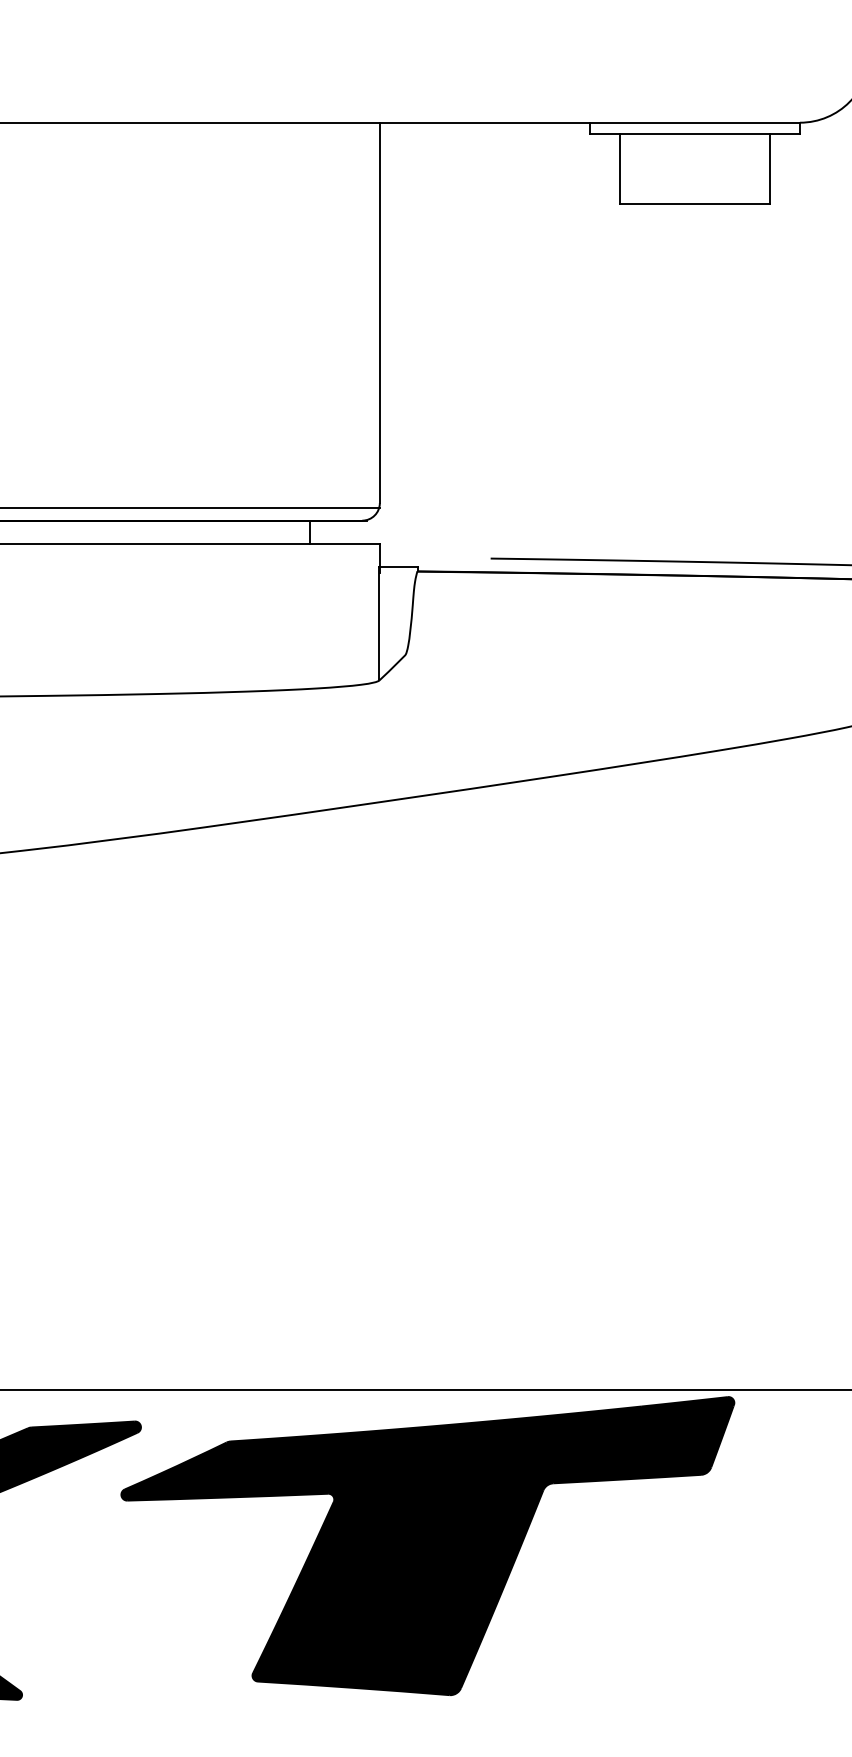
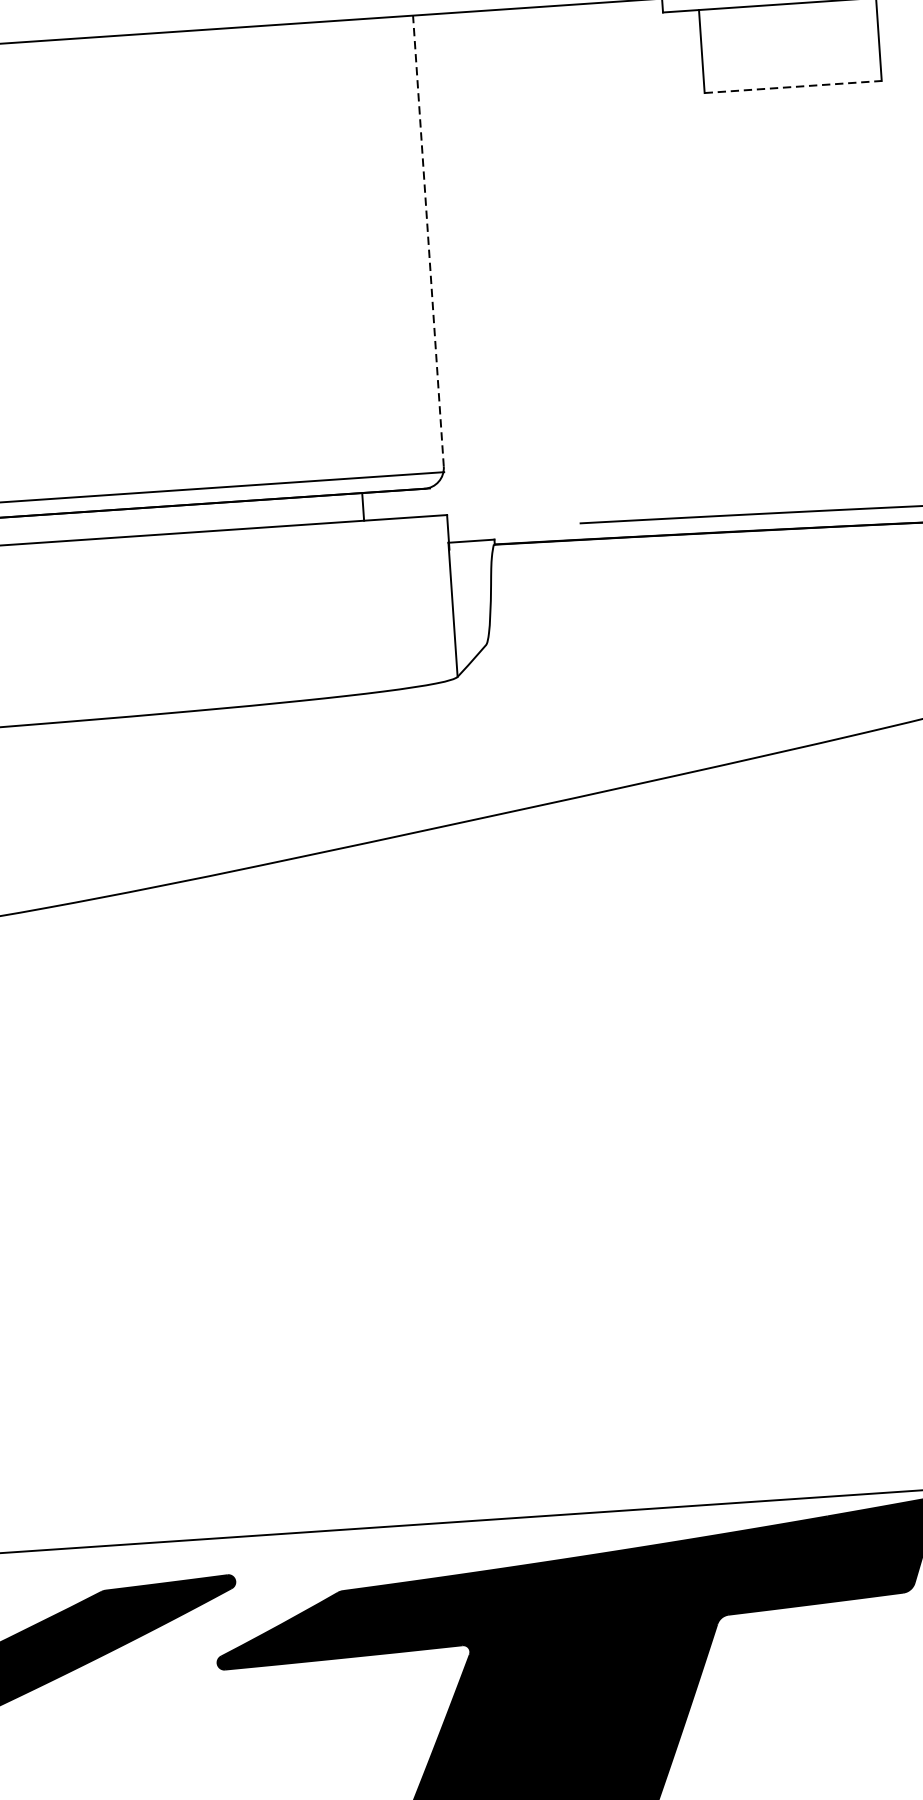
line: (694, 204) -> (792, 87), solid -> dashed
line: (379, 312) -> (427, 240), solid -> dashed

